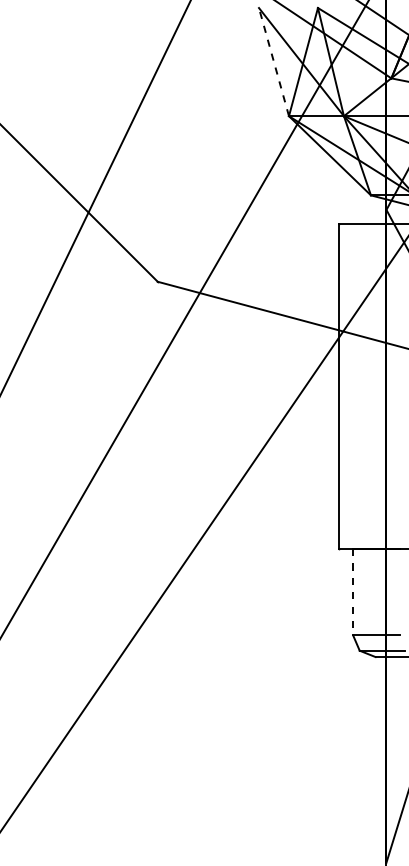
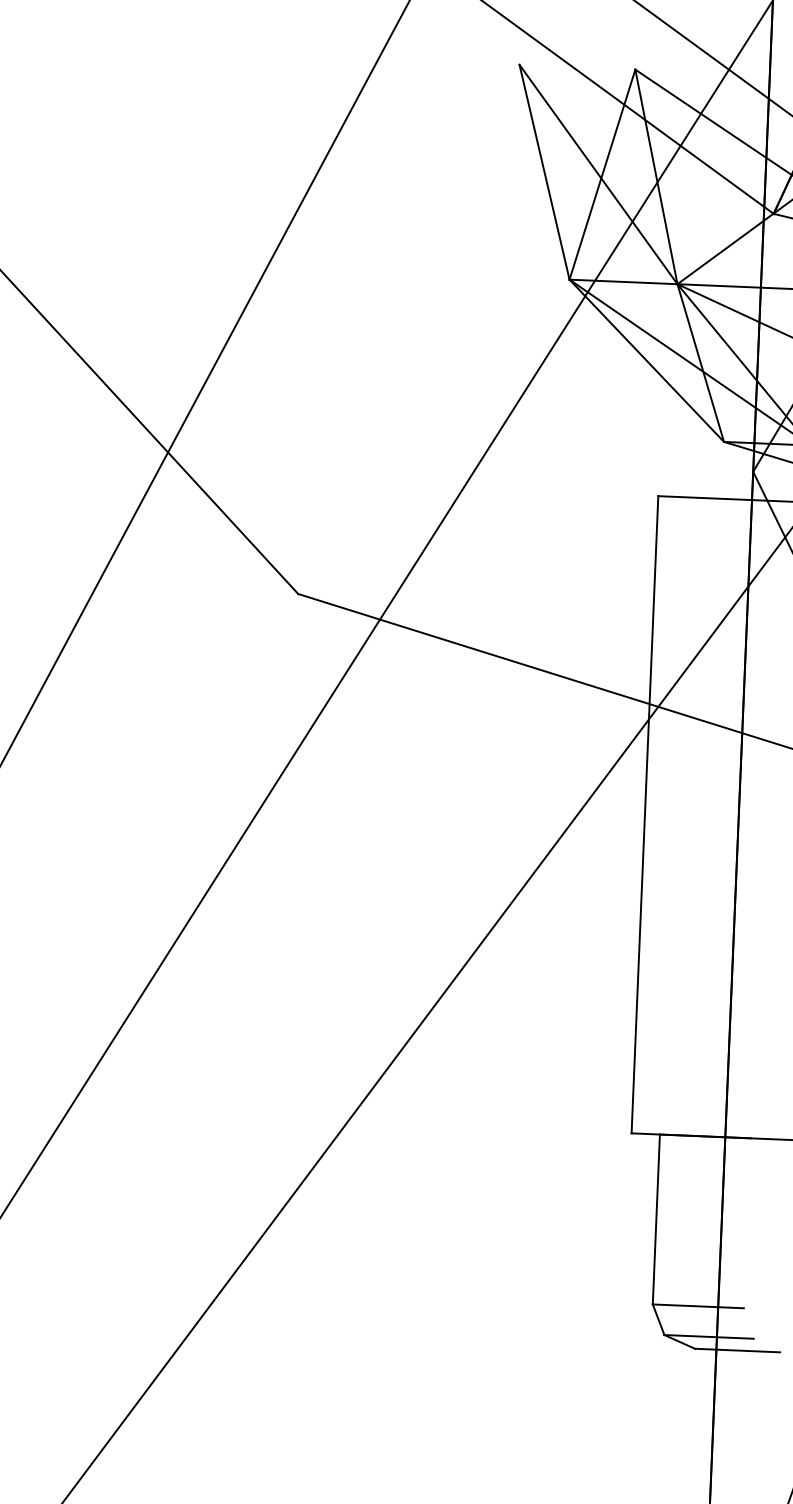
line: (273, 61) -> (543, 170), dashed -> solid
line: (353, 592) -> (657, 1220), dashed -> solid

